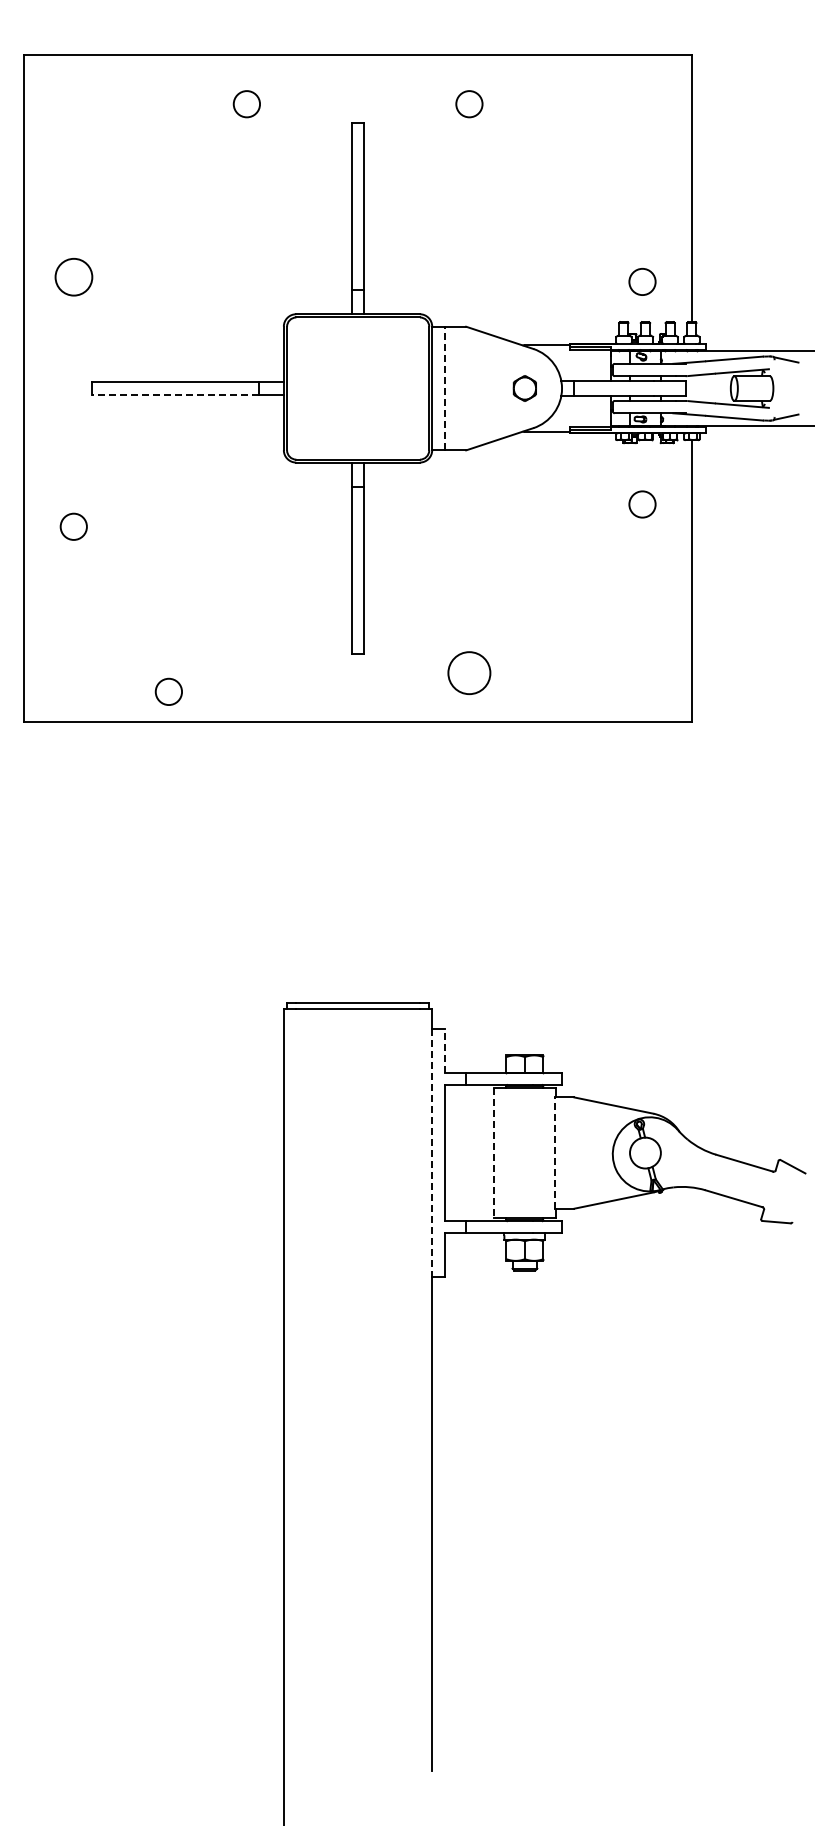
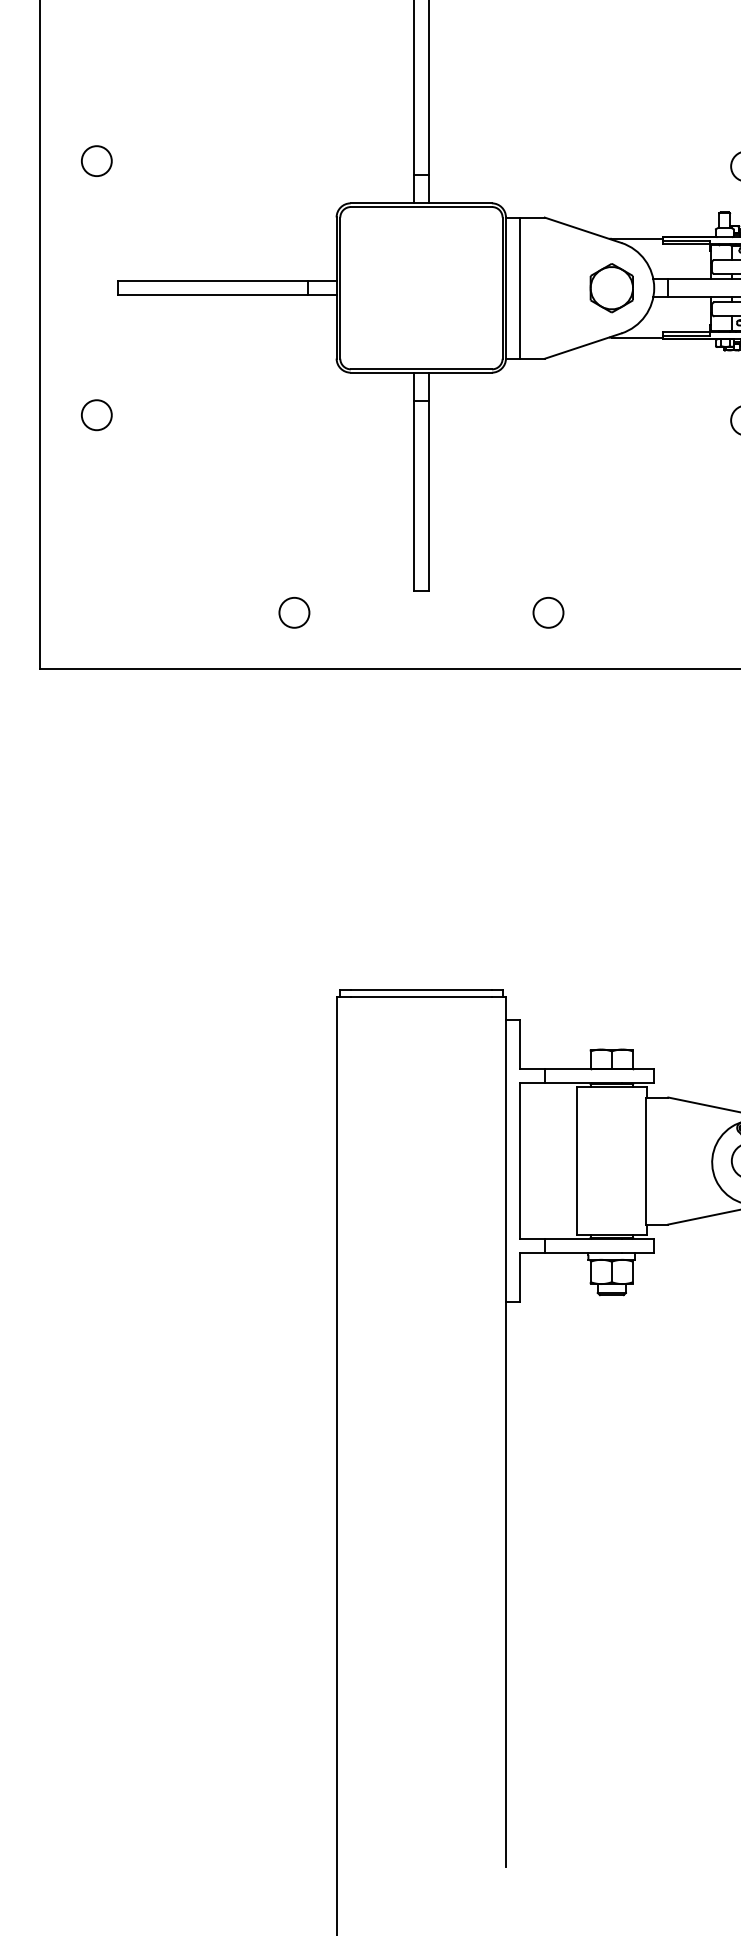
circle: (73, 277) -> (96, 161), size x0.71
line: (444, 388) -> (520, 288), dashed -> solid
part: (524, 388) -> (611, 288), size x1.67
line: (175, 394) -> (212, 294), dashed -> solid
circle: (73, 526) -> (96, 414), moved
circle: (469, 672) -> (548, 612), size x0.62
circle: (168, 691) -> (293, 612), moved
line: (444, 1051) -> (520, 1045), dashed -> solid
line: (432, 1153) -> (506, 1161), dashed -> solid
line: (494, 1153) -> (577, 1161), dashed -> solid
line: (554, 1153) -> (645, 1161), dashed -> solid

